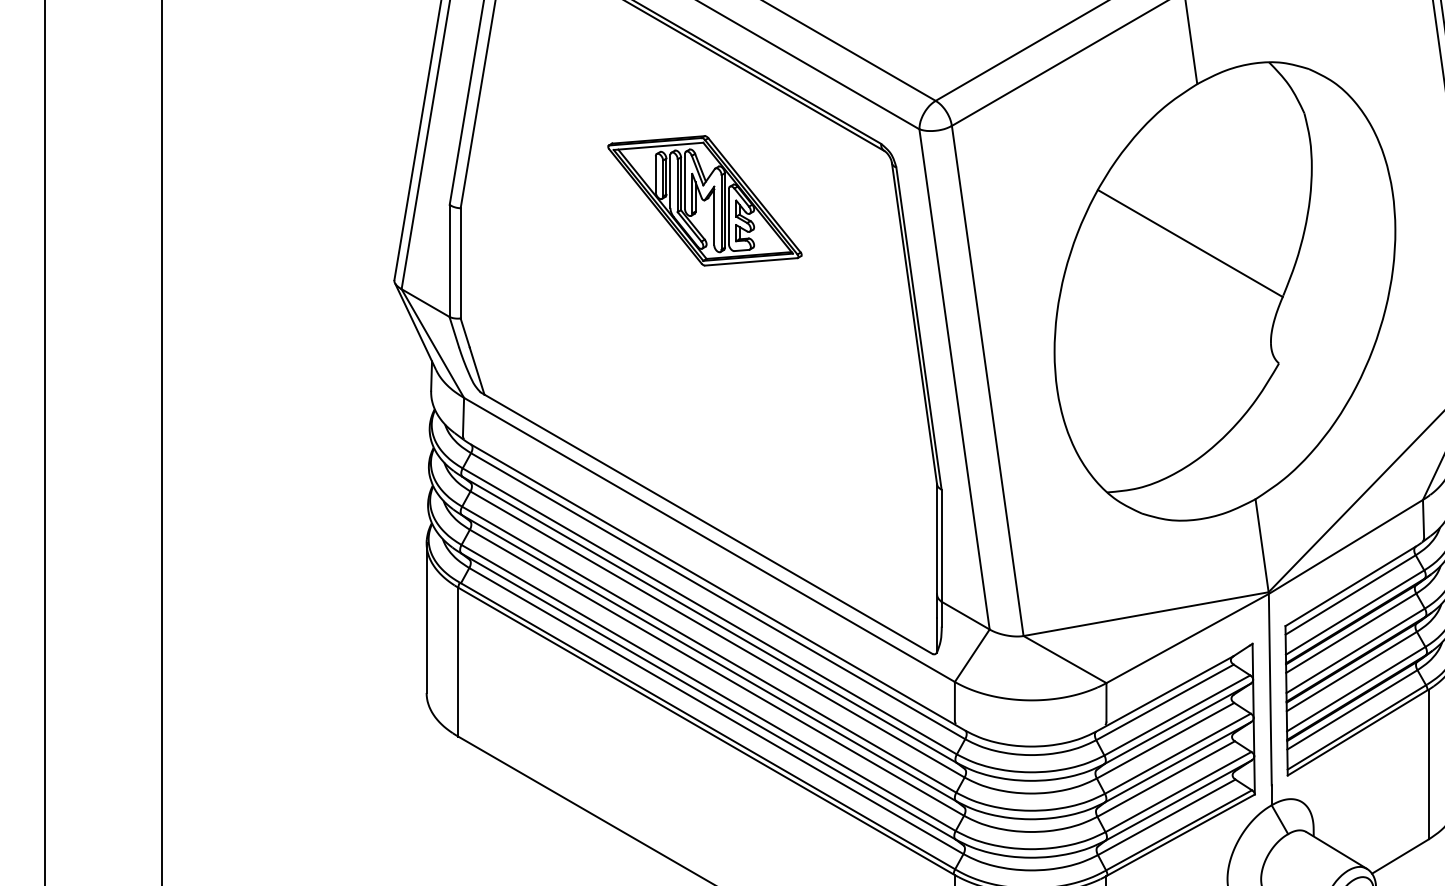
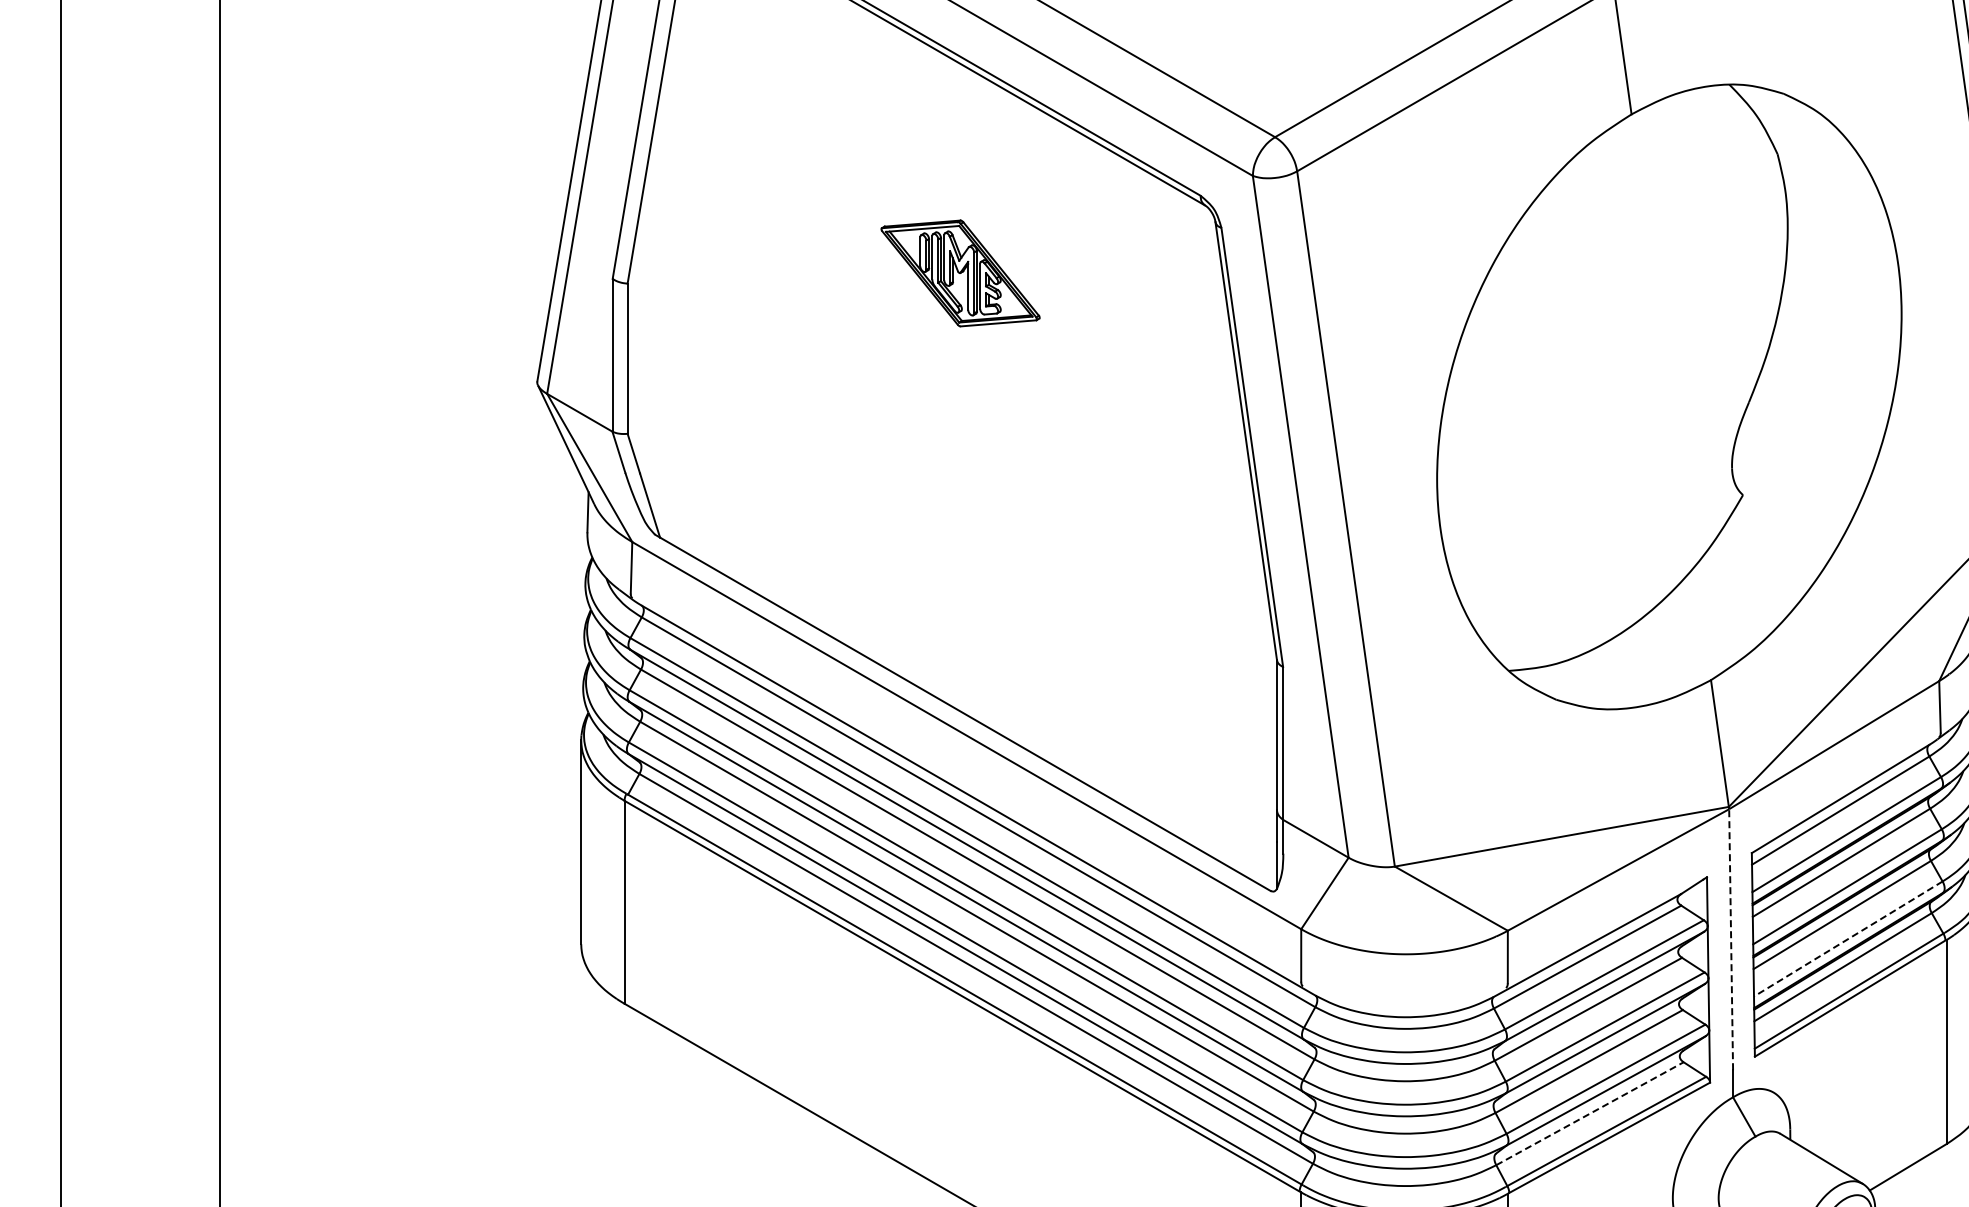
part: (704, 200) -> (960, 273), size x0.6
line: (1190, 243) -> (1622, 331), removed
line: (1270, 689) -> (1731, 939), solid -> dashed
line: (1355, 689) -> (1847, 939), solid -> dashed
line: (1166, 817) -> (1589, 1113), solid -> dashed

